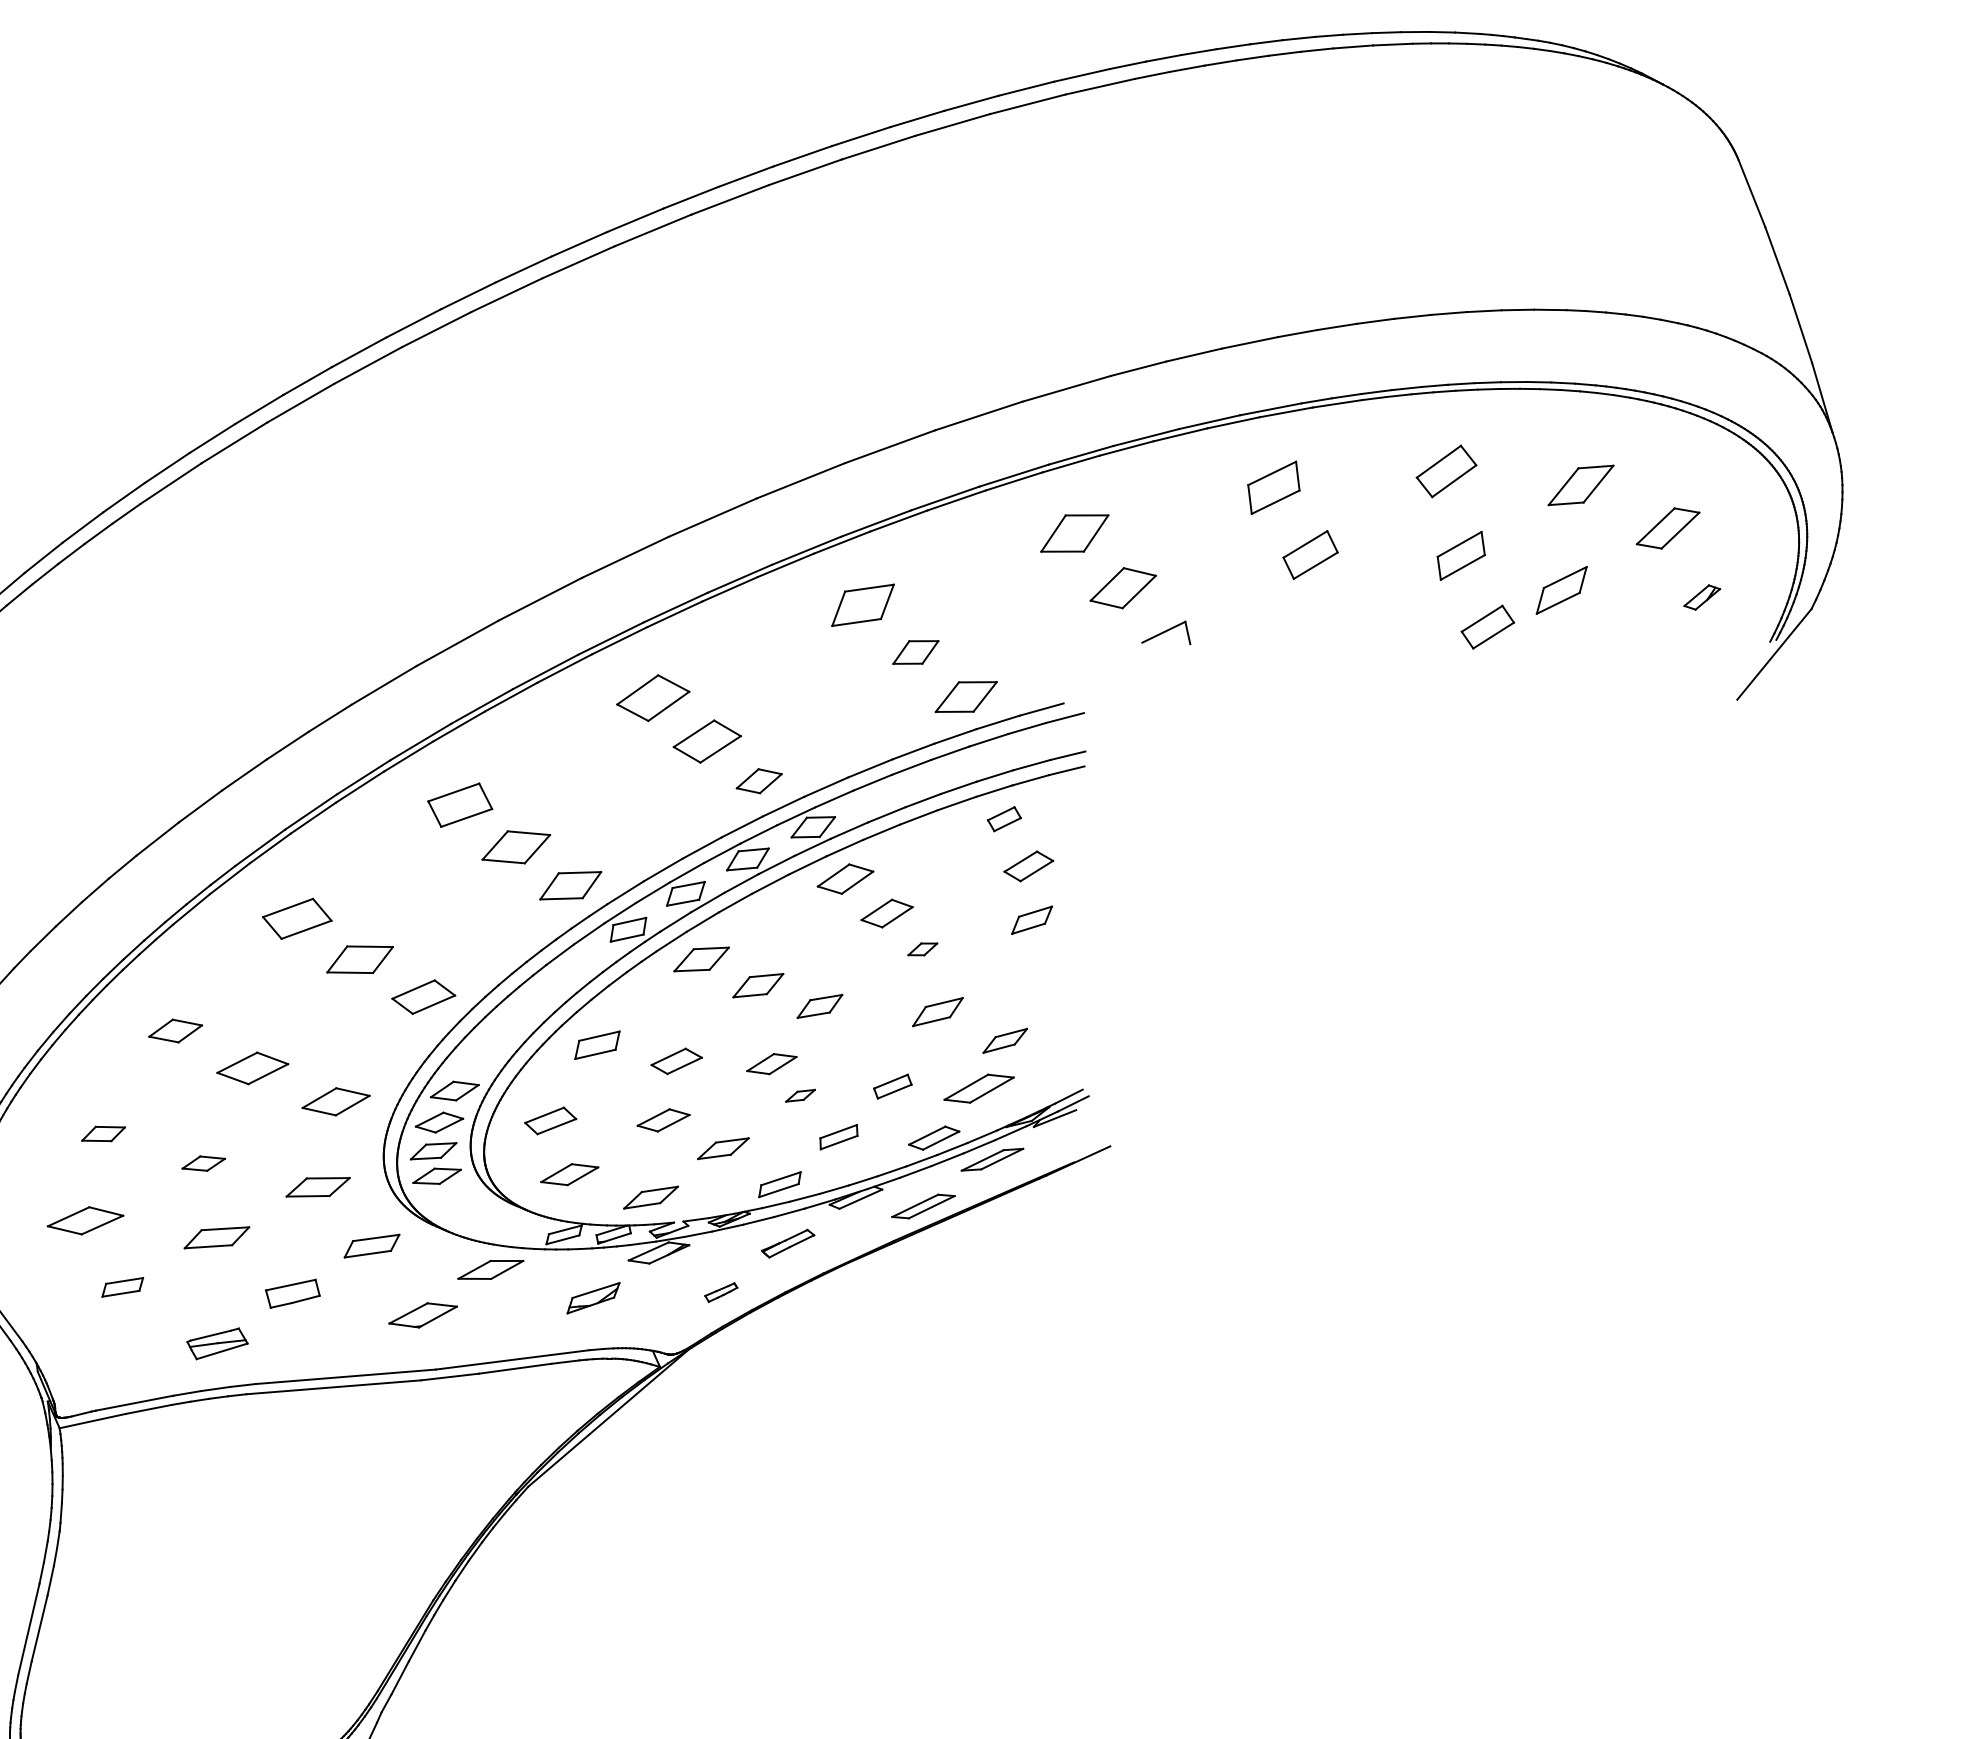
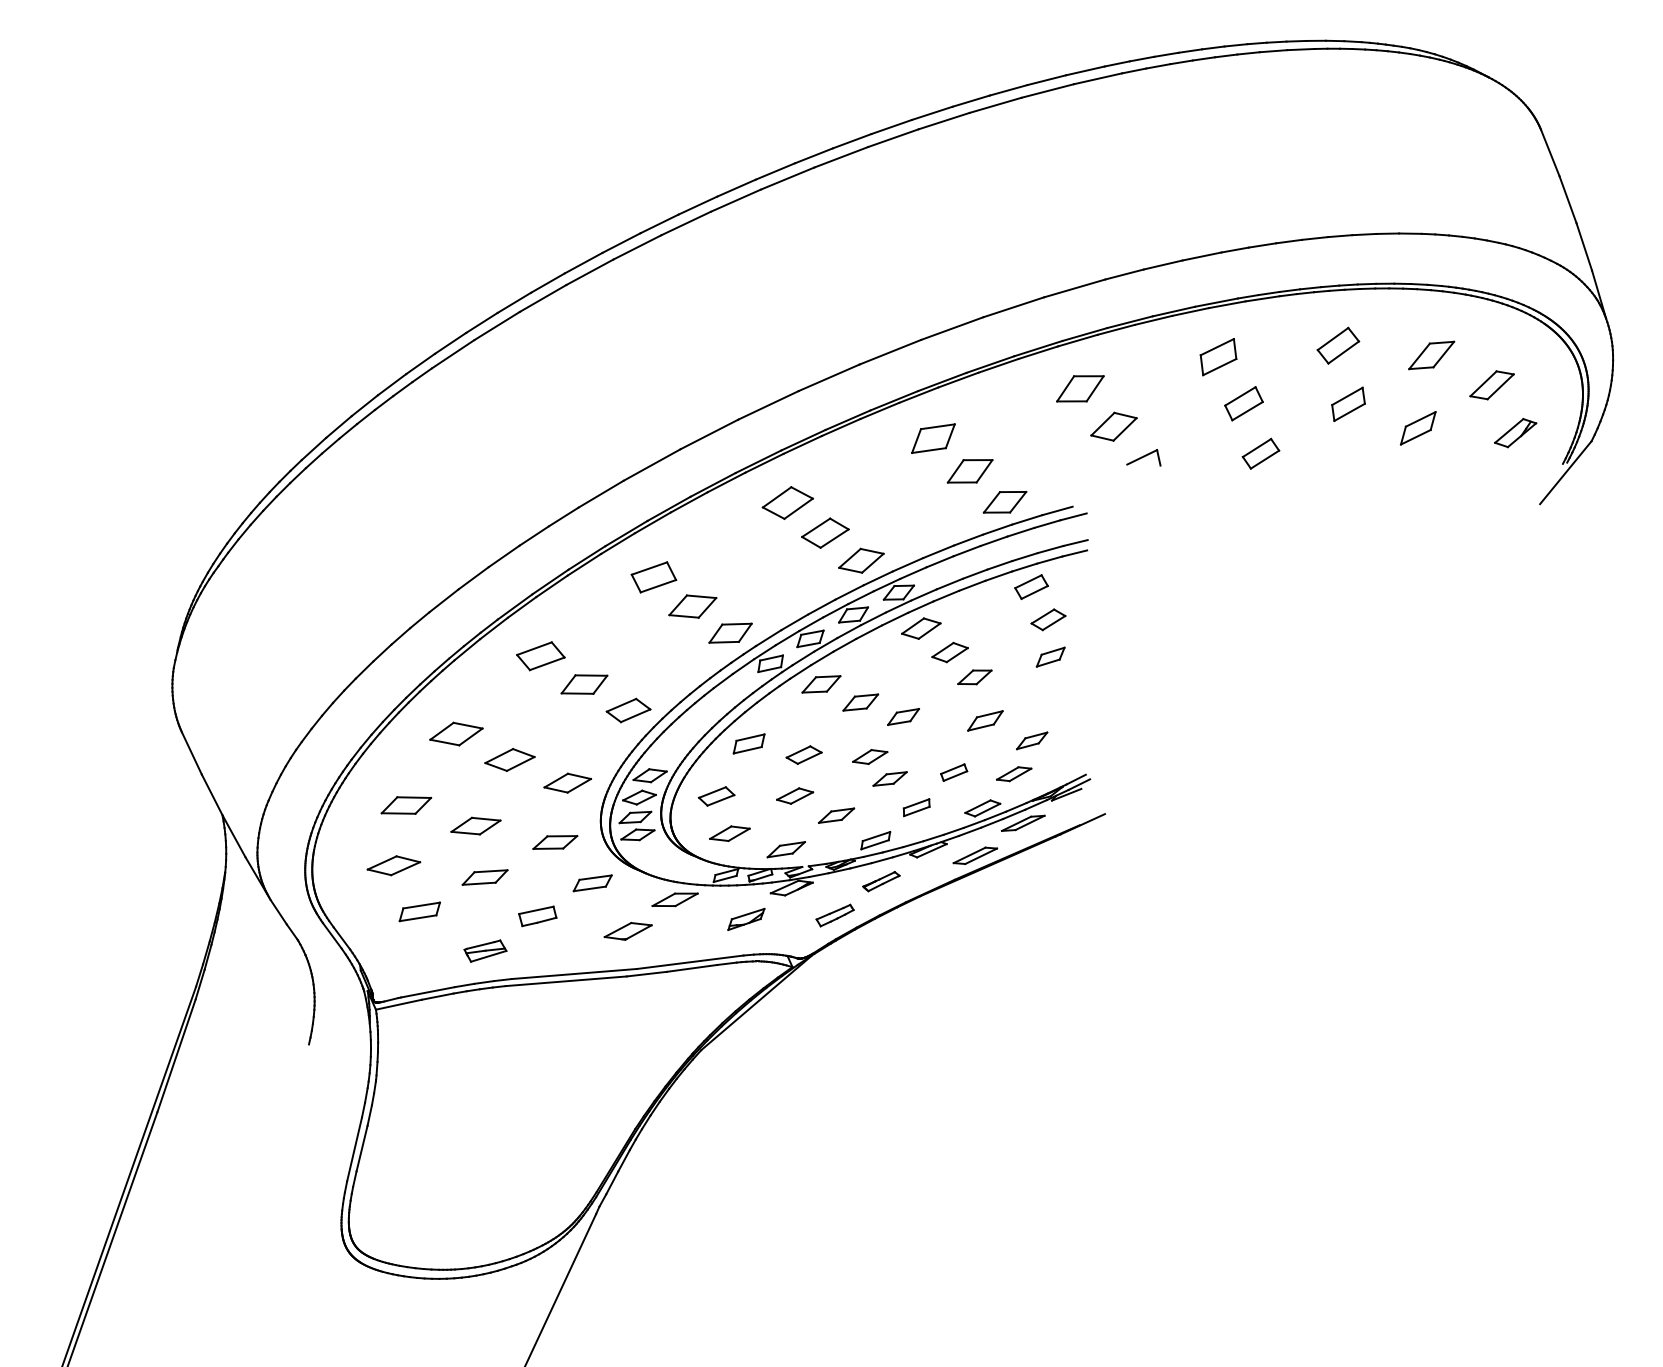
part: (1701, 597) -> (1515, 433), size x1.67
part: (1487, 626) -> (1260, 453), moved
part: (915, 652) -> (969, 471), size x1.43
part: (759, 780) -> (861, 560), size x1.43
part: (1004, 818) -> (1031, 586), size x1.43
part: (922, 949) -> (974, 677), size x1.67
part: (175, 1030) -> (456, 733), size x1.43
part: (979, 1089) -> (1014, 774), size x0.71
part: (799, 1095) -> (889, 778), size x1.67
part: (103, 1133) -> (406, 805), size x1.67
part: (203, 1162) -> (475, 825), size x1.67
part: (122, 1286) -> (419, 911), size x1.43
part: (720, 1292) -> (834, 915), size x1.67

